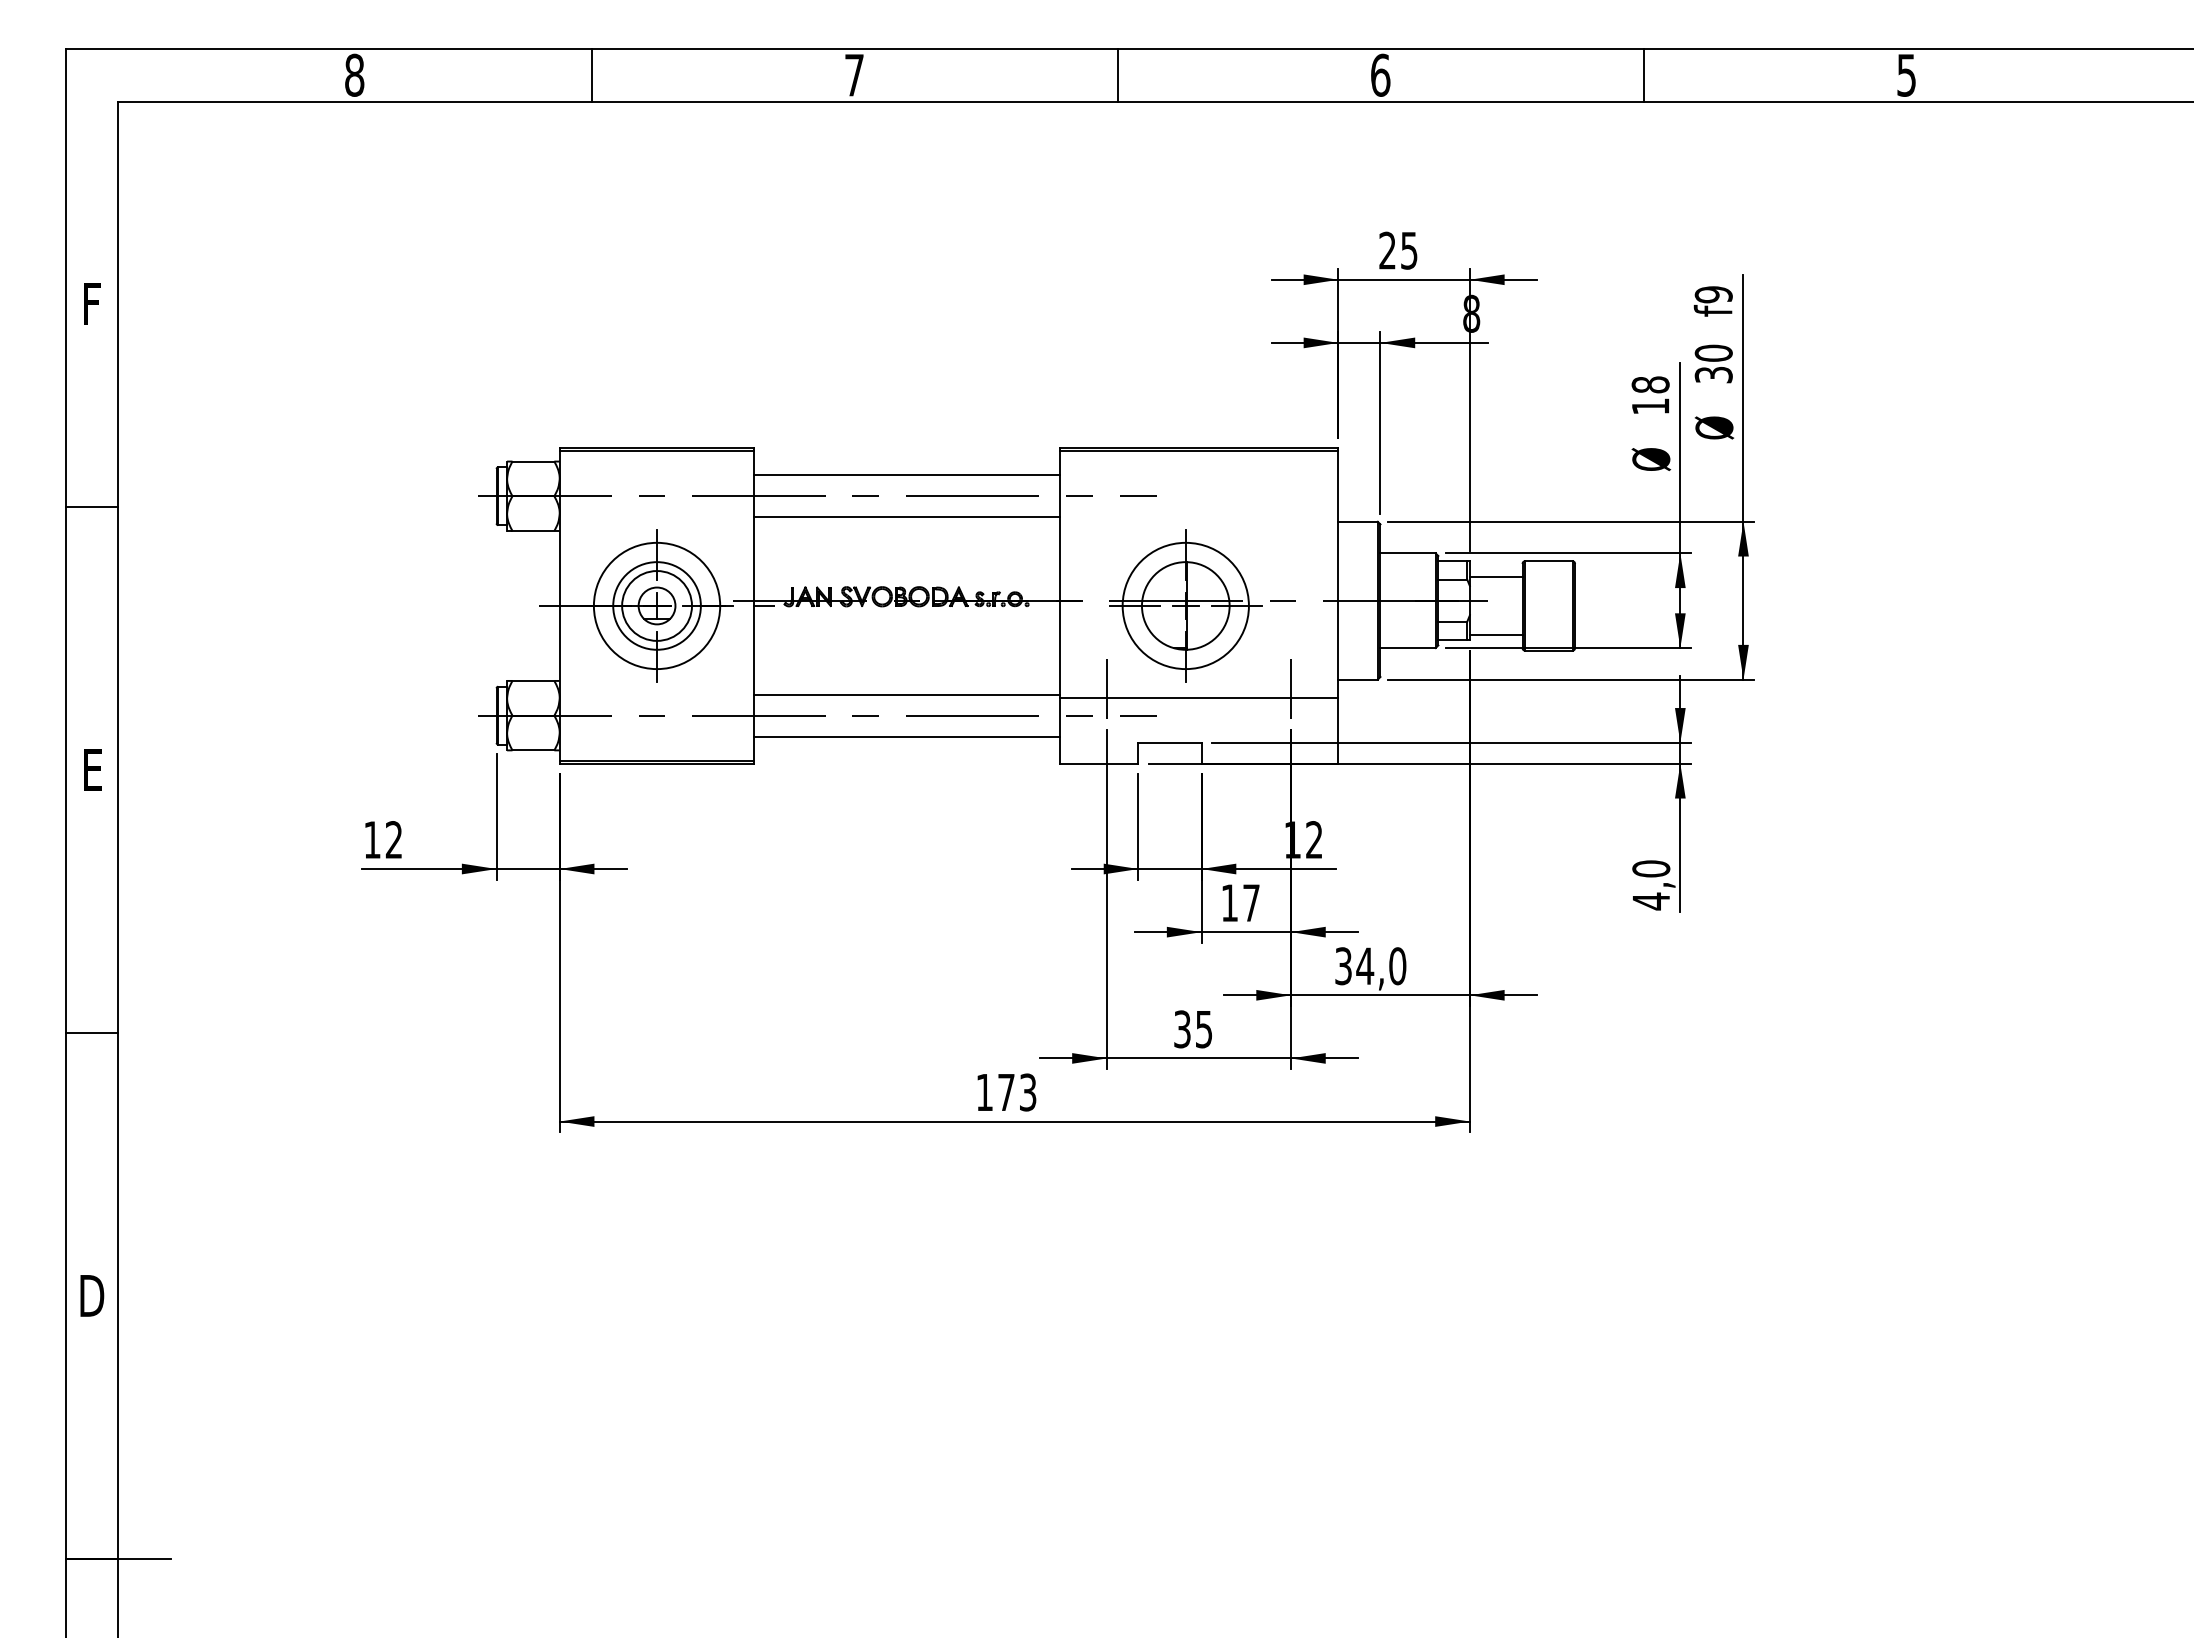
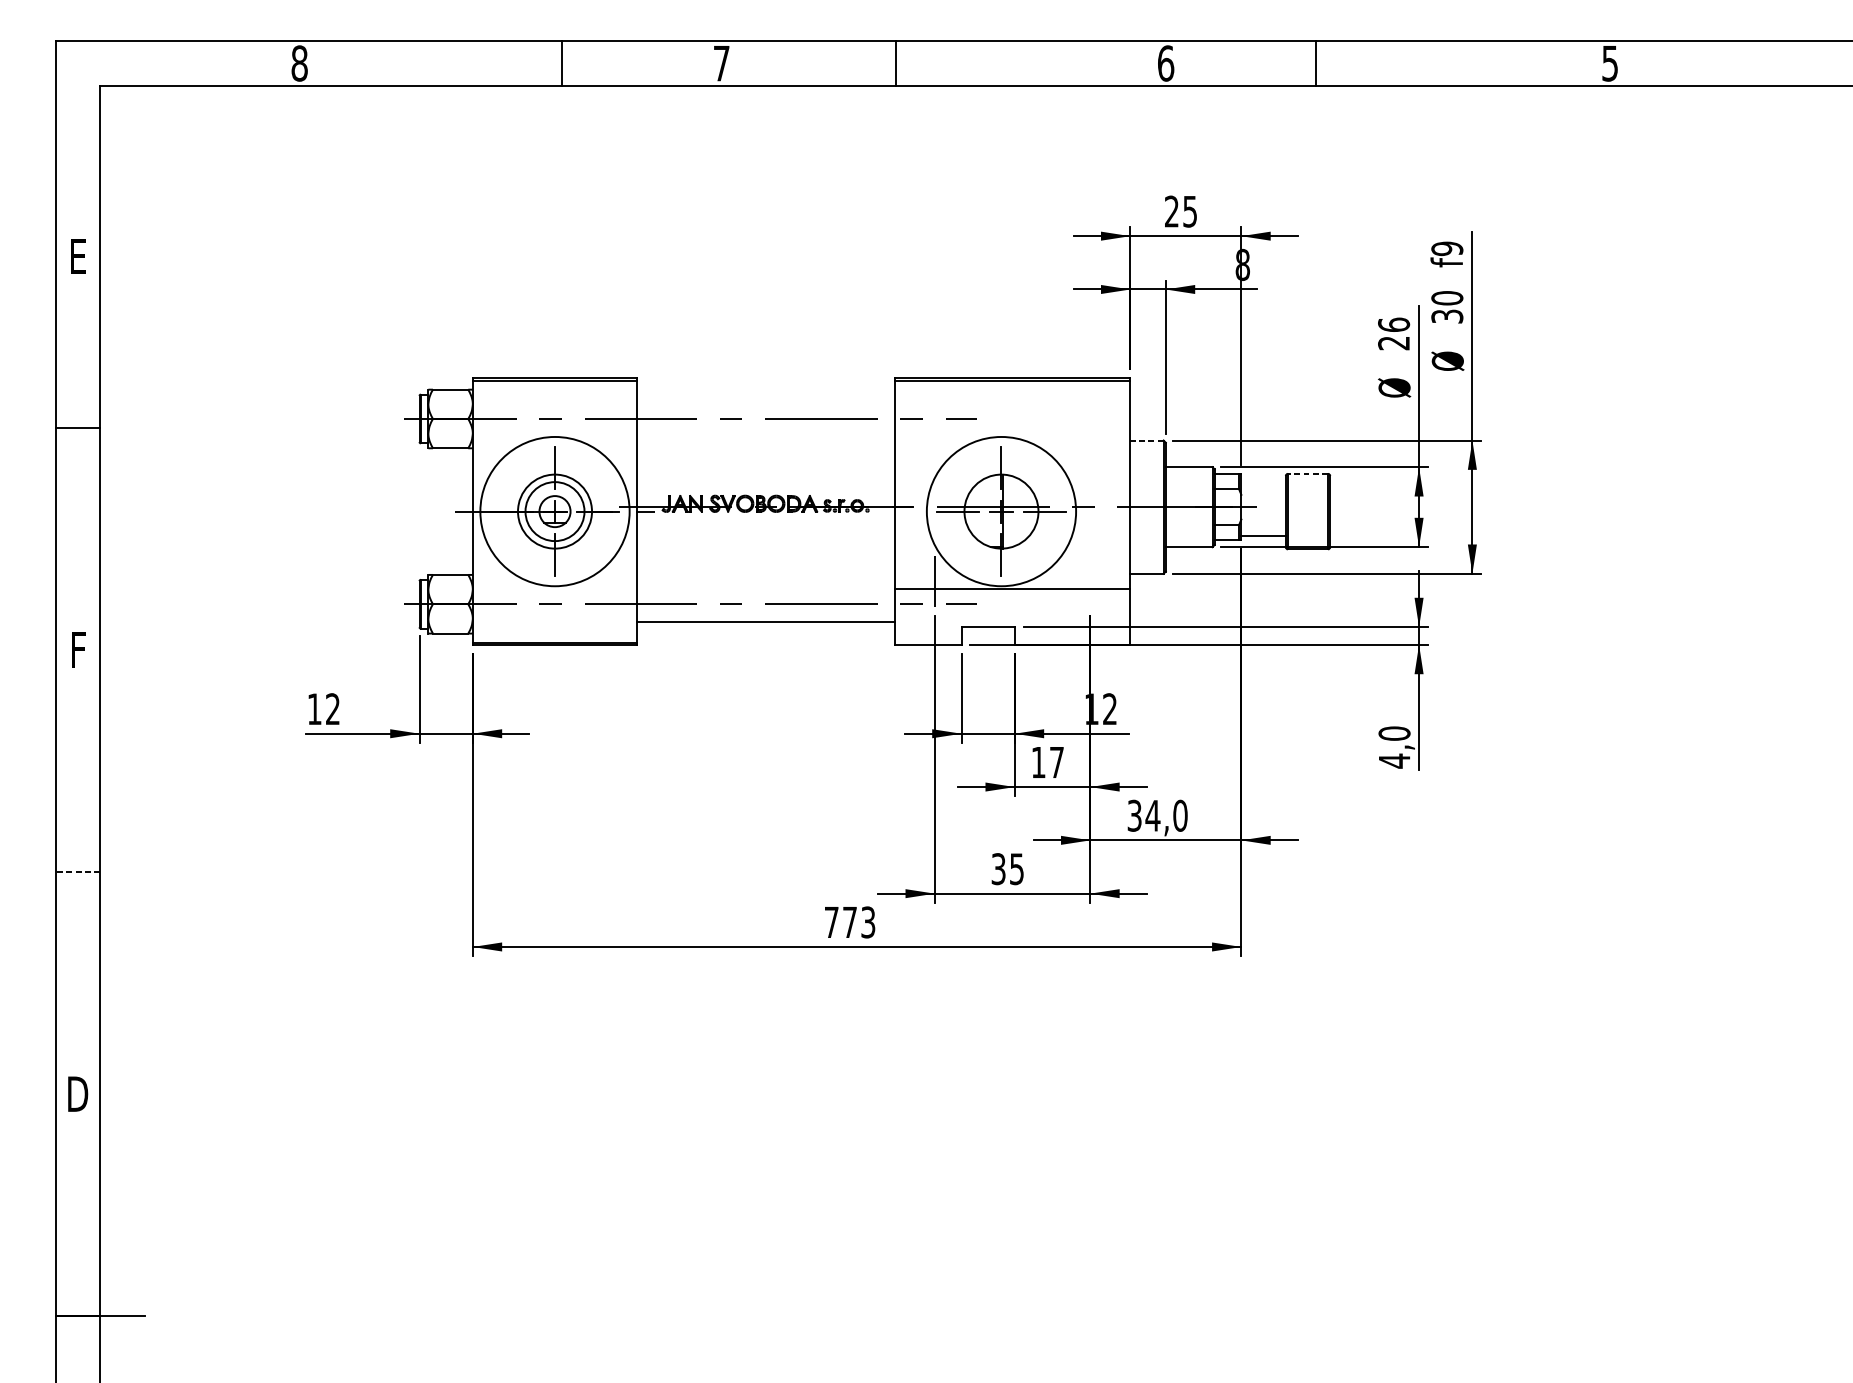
line: (591, 74) -> (561, 62), moved
line: (1118, 74) -> (896, 62), moved
line: (1644, 74) -> (1316, 62), moved
text: (91, 303) -> (77, 256), F -> E
text: (1650, 395) -> (1393, 333), 18 -> 26
line: (906, 475) -> (765, 401), removed
line: (906, 517) -> (765, 436), removed
line: (1358, 521) -> (1147, 440), solid -> dashed
line: (1548, 561) -> (1307, 474), solid -> dashed
line: (1495, 577) -> (1262, 487), removed
circle: (656, 605) -> (554, 511), size x1.4
circle: (1185, 605) -> (1001, 511), size x1.4
line: (1291, 688) -> (1090, 581), removed
line: (906, 694) -> (765, 586), removed
text: (92, 769) -> (78, 649), E -> F
line: (91, 1032) -> (77, 871), solid -> dashed
text: (984, 1092) -> (831, 922), 173 -> 773

